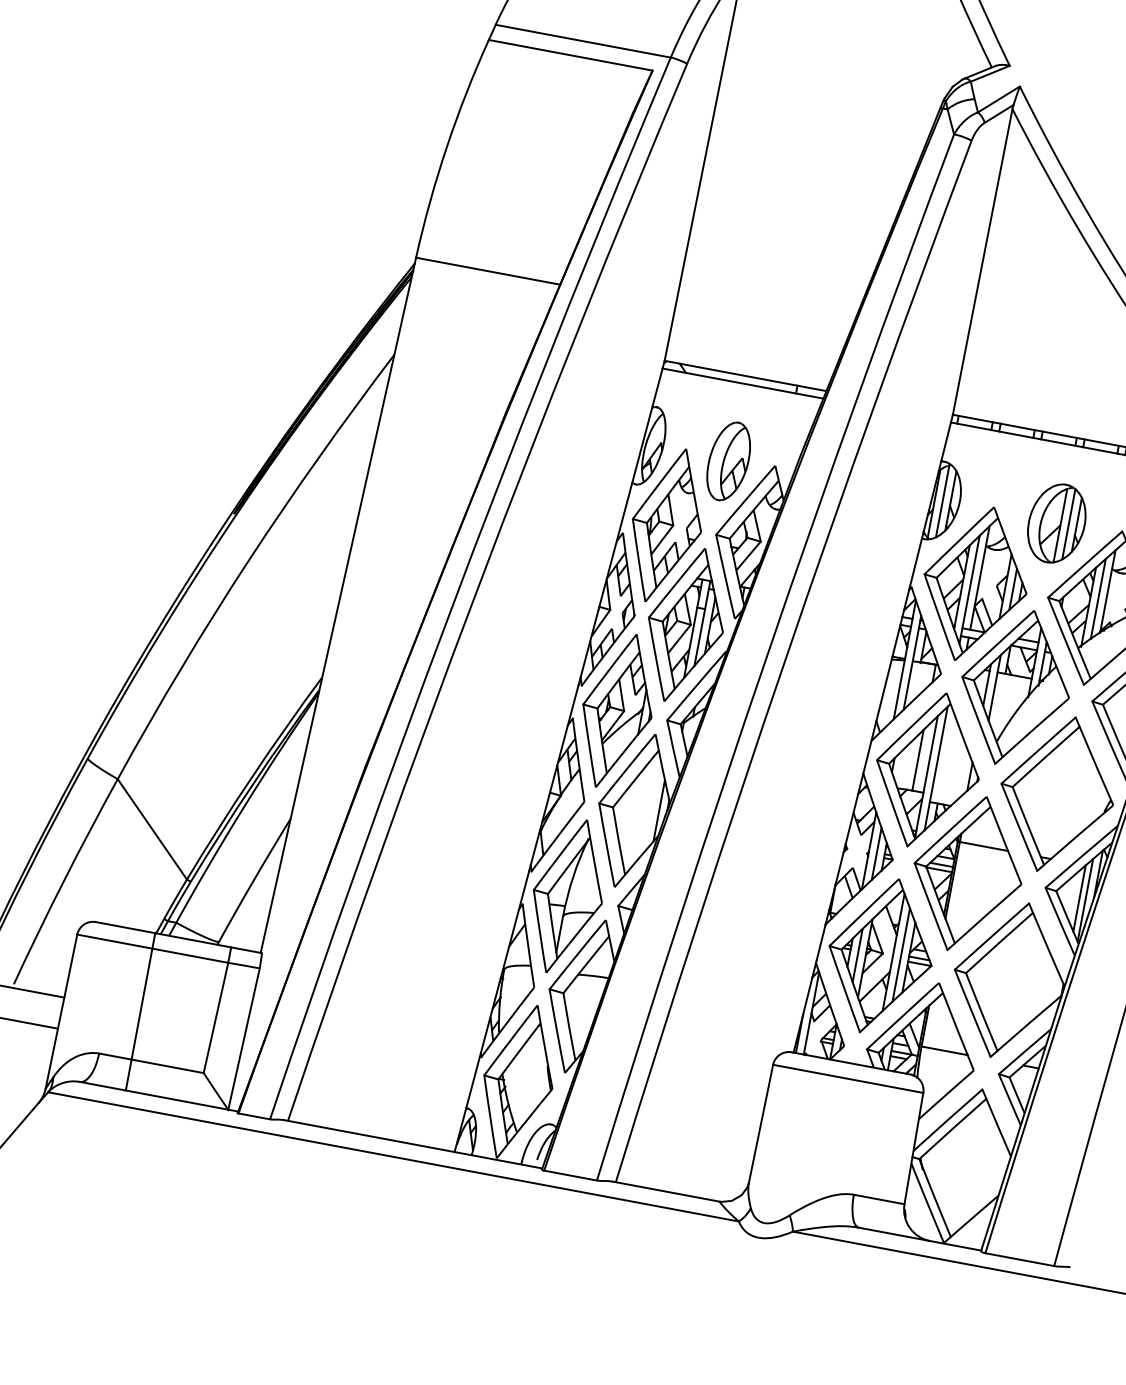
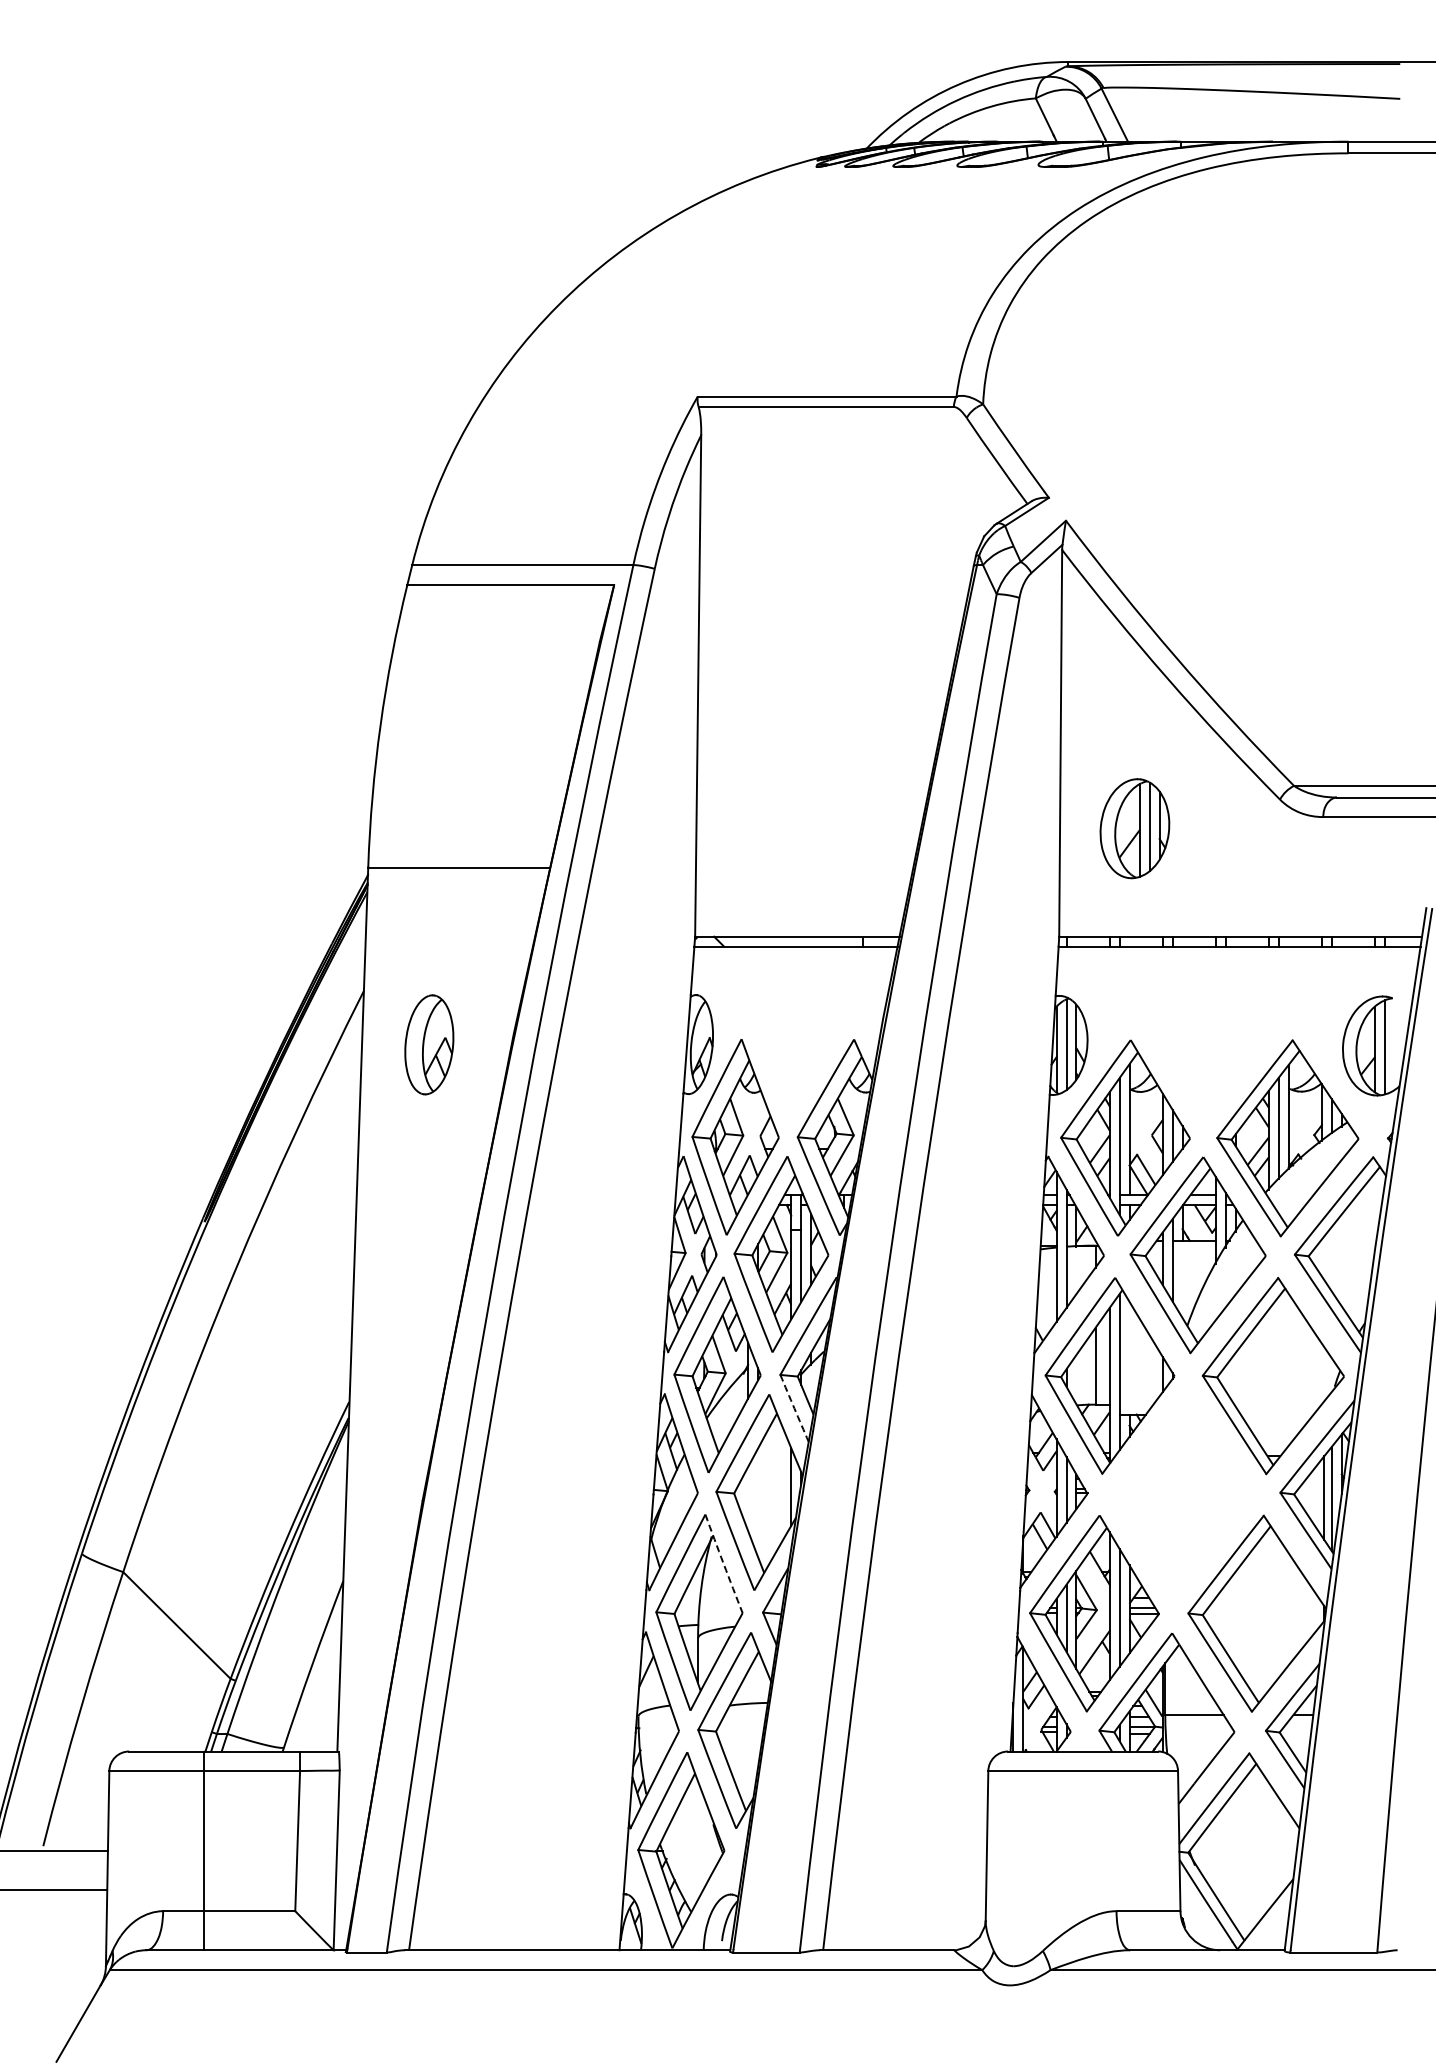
part: (728, 461) -> (429, 1044), moved
part: (1056, 523) -> (1134, 828), moved
arc: (673, 749) -> (794, 1408), solid -> dashed
arc: (594, 861) -> (723, 1563), solid -> dashed
part: (967, 873) -> (1182, 1493), removed

